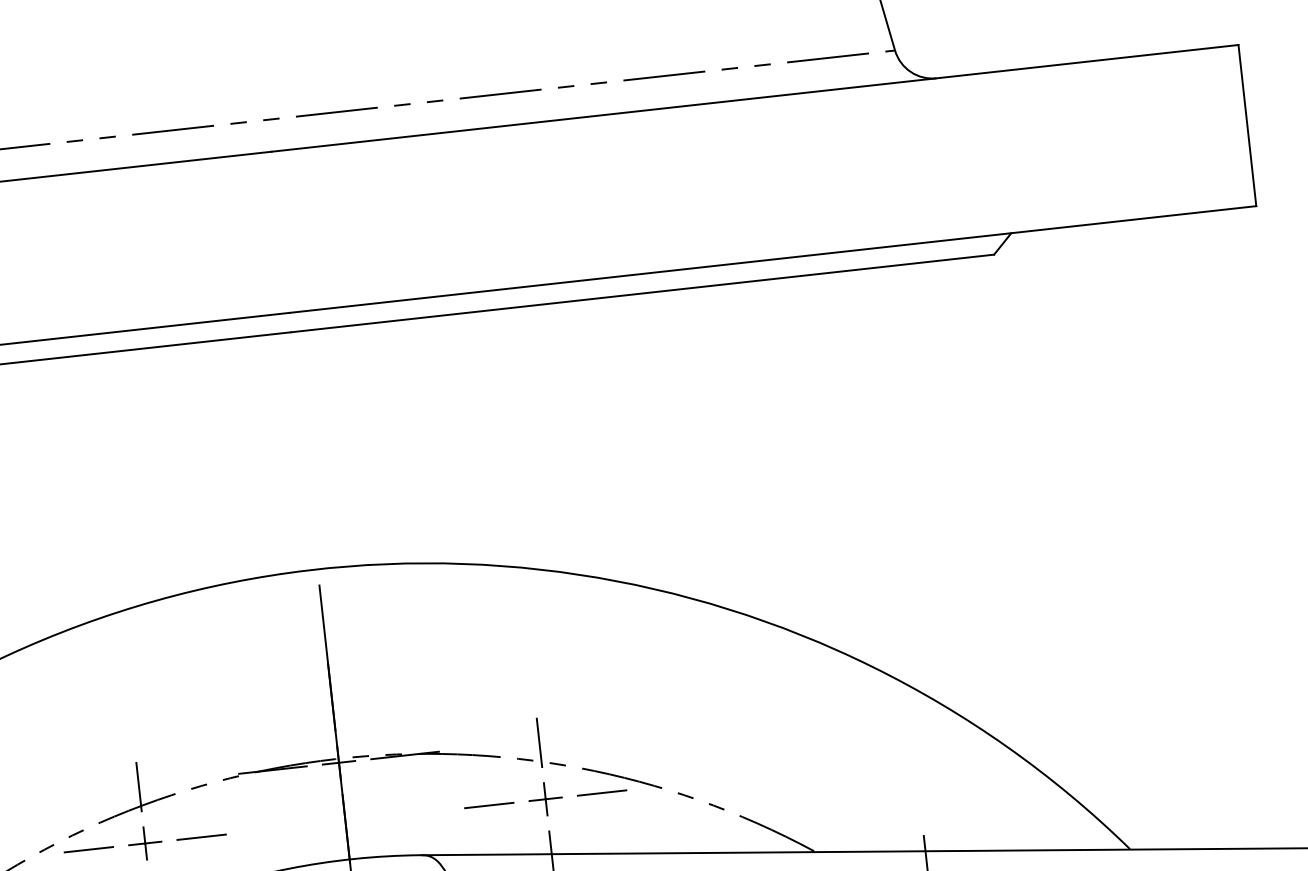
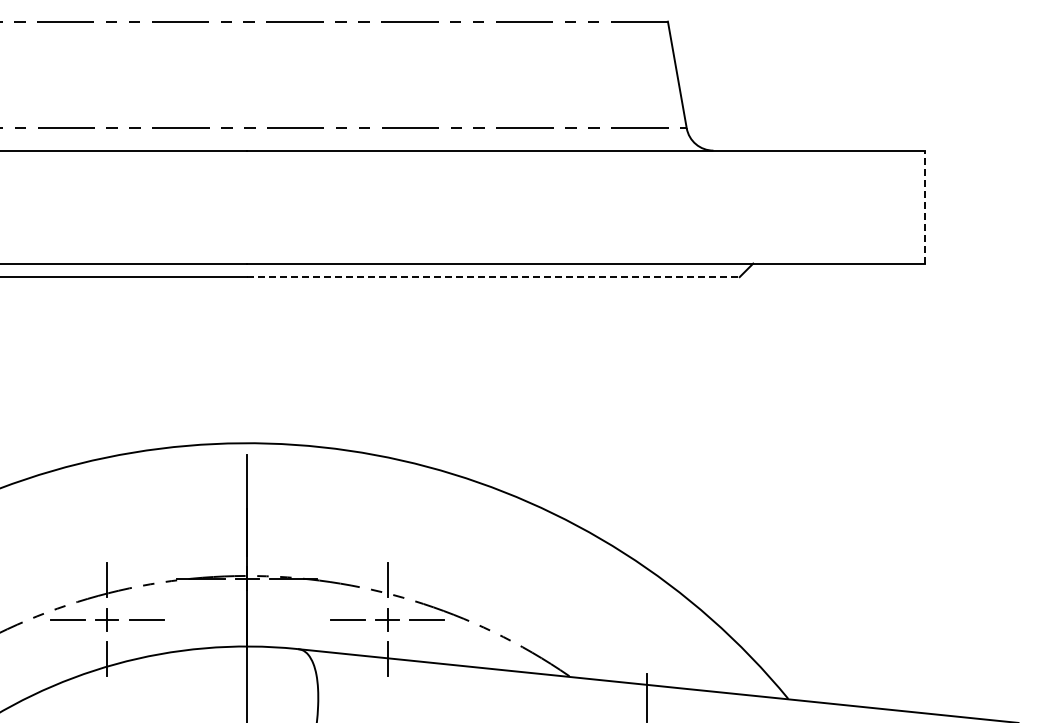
line: (1246, 124) -> (924, 206), solid -> dashed
line: (644, 293) -> (494, 277), solid -> dashed

